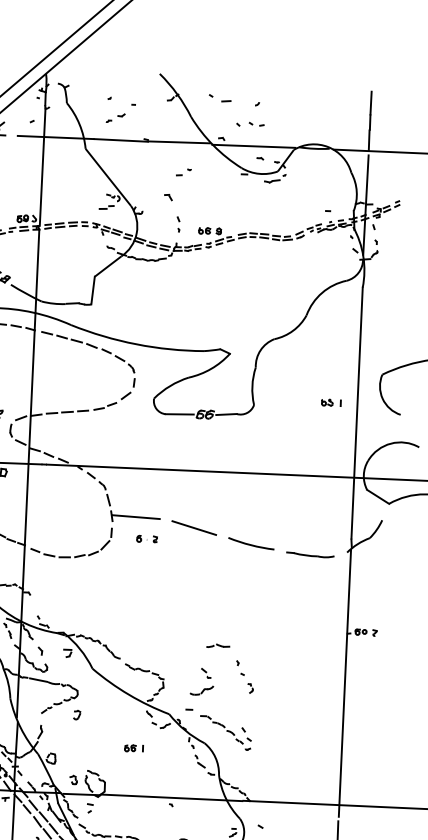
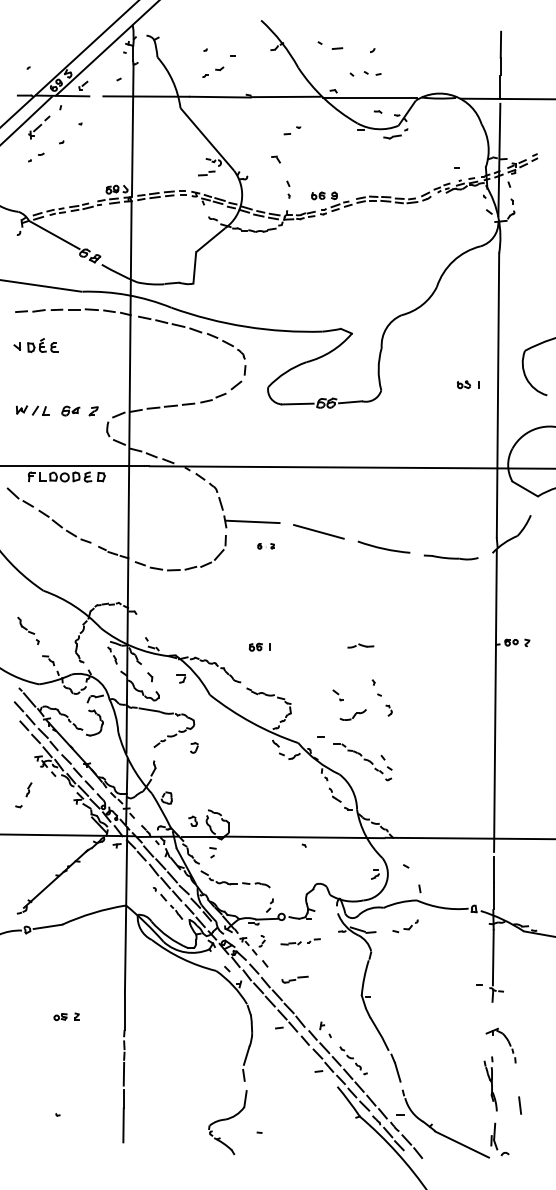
part: (146, 539) -> (265, 546), size x0.7
part: (217, 645) -> (360, 645), moved
part: (201, 690) -> (352, 714), moved
part: (133, 747) -> (259, 646), moved

